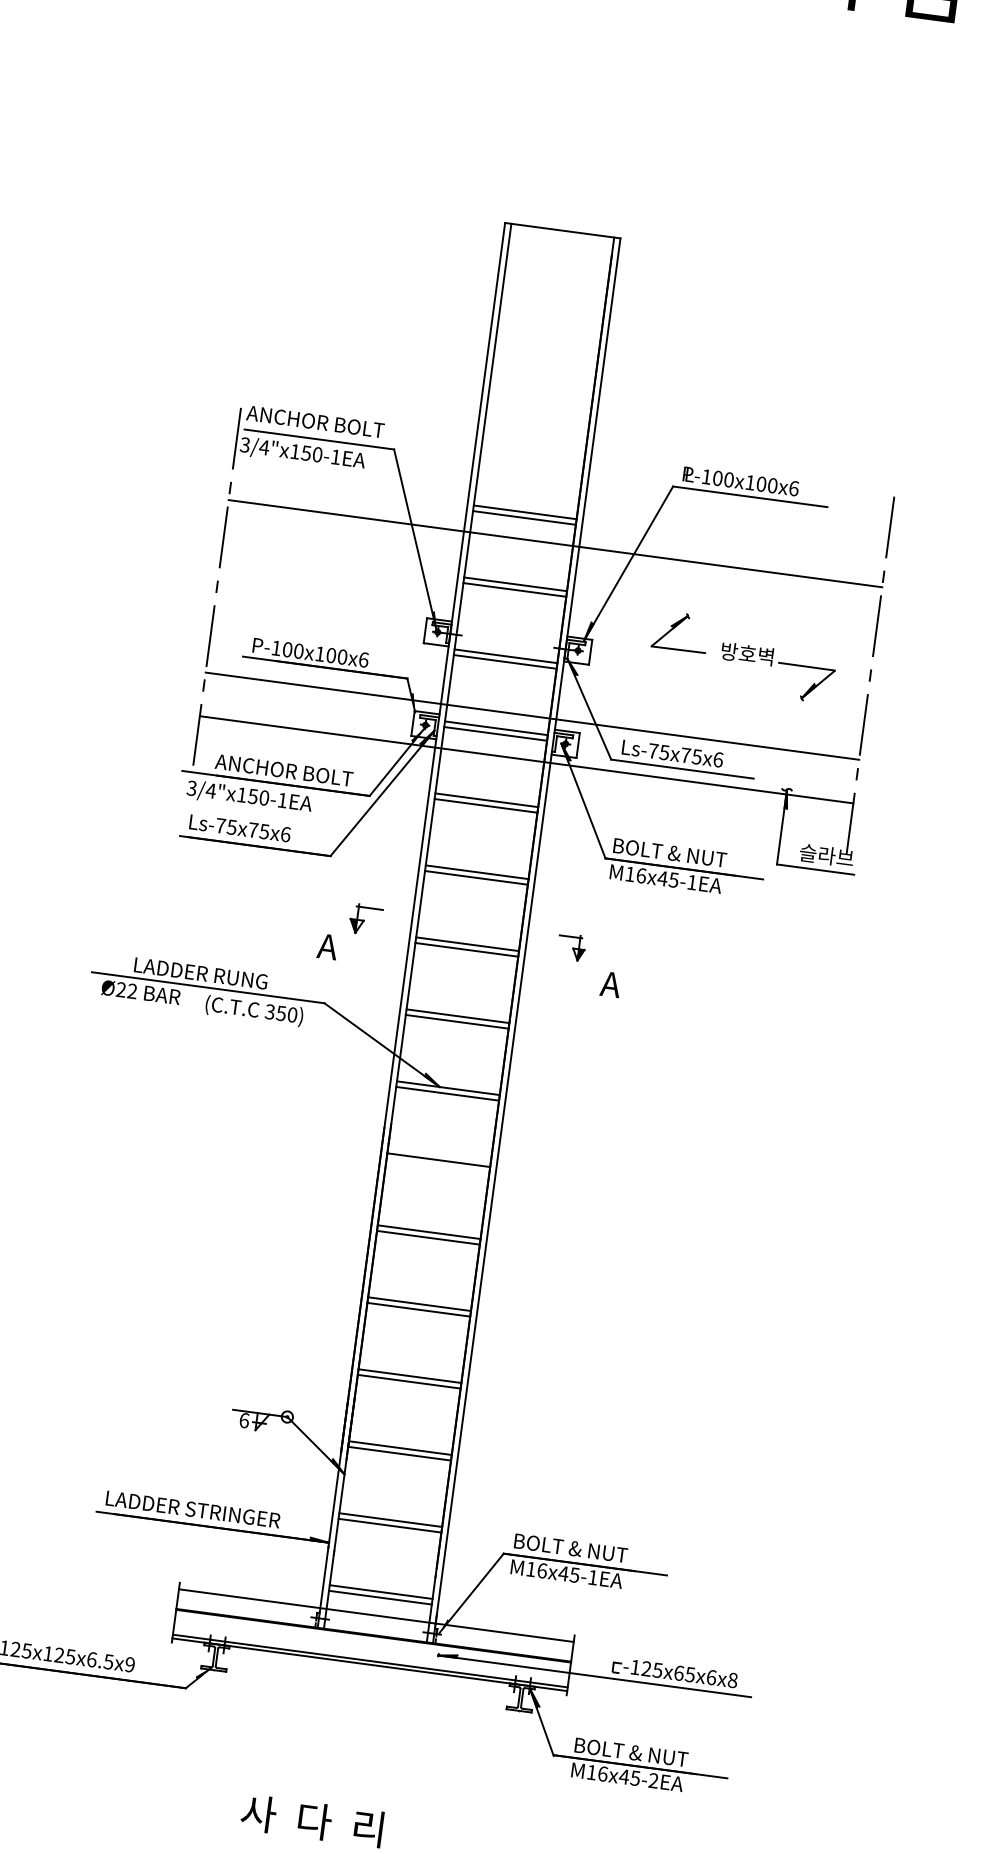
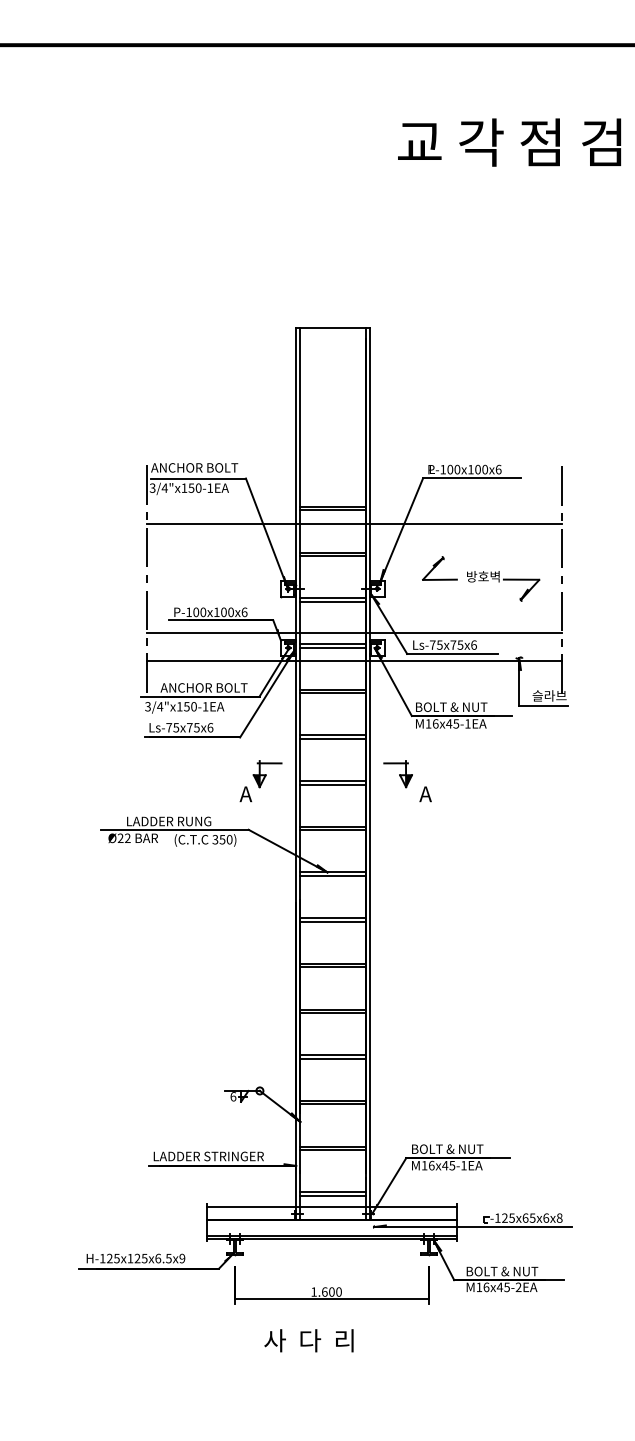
part: (365, 920) -> (267, 774), size x1.43
part: (570, 947) -> (397, 774), size x1.67
line: (437, 1165) -> (332, 921), added
part: (359, 1738) -> (331, 1285), added

